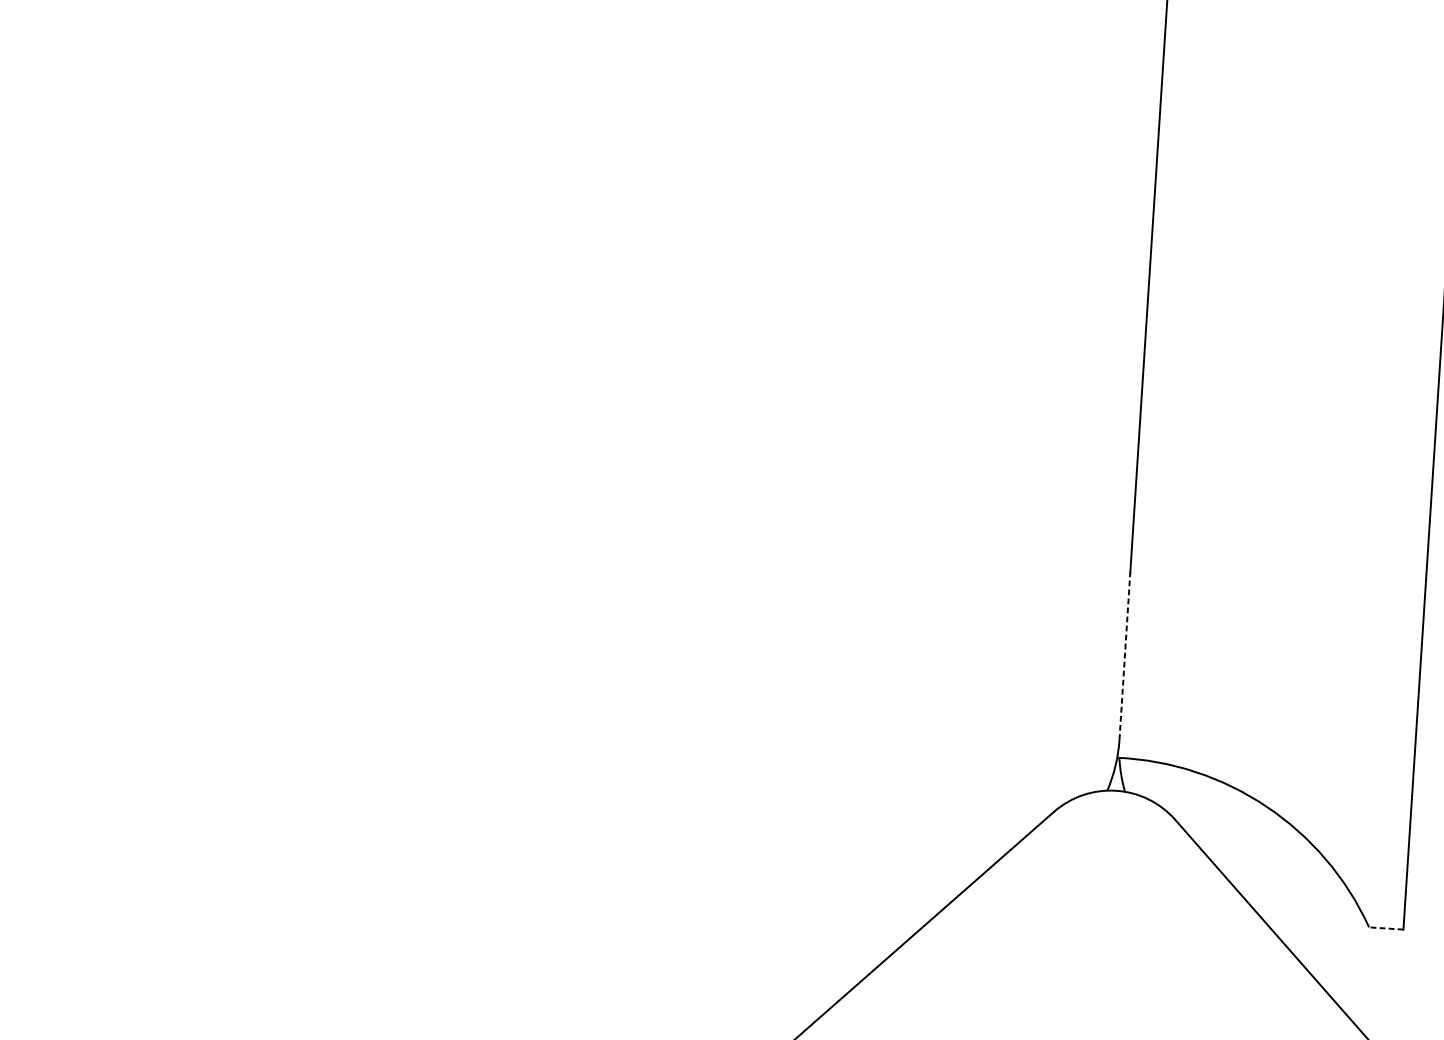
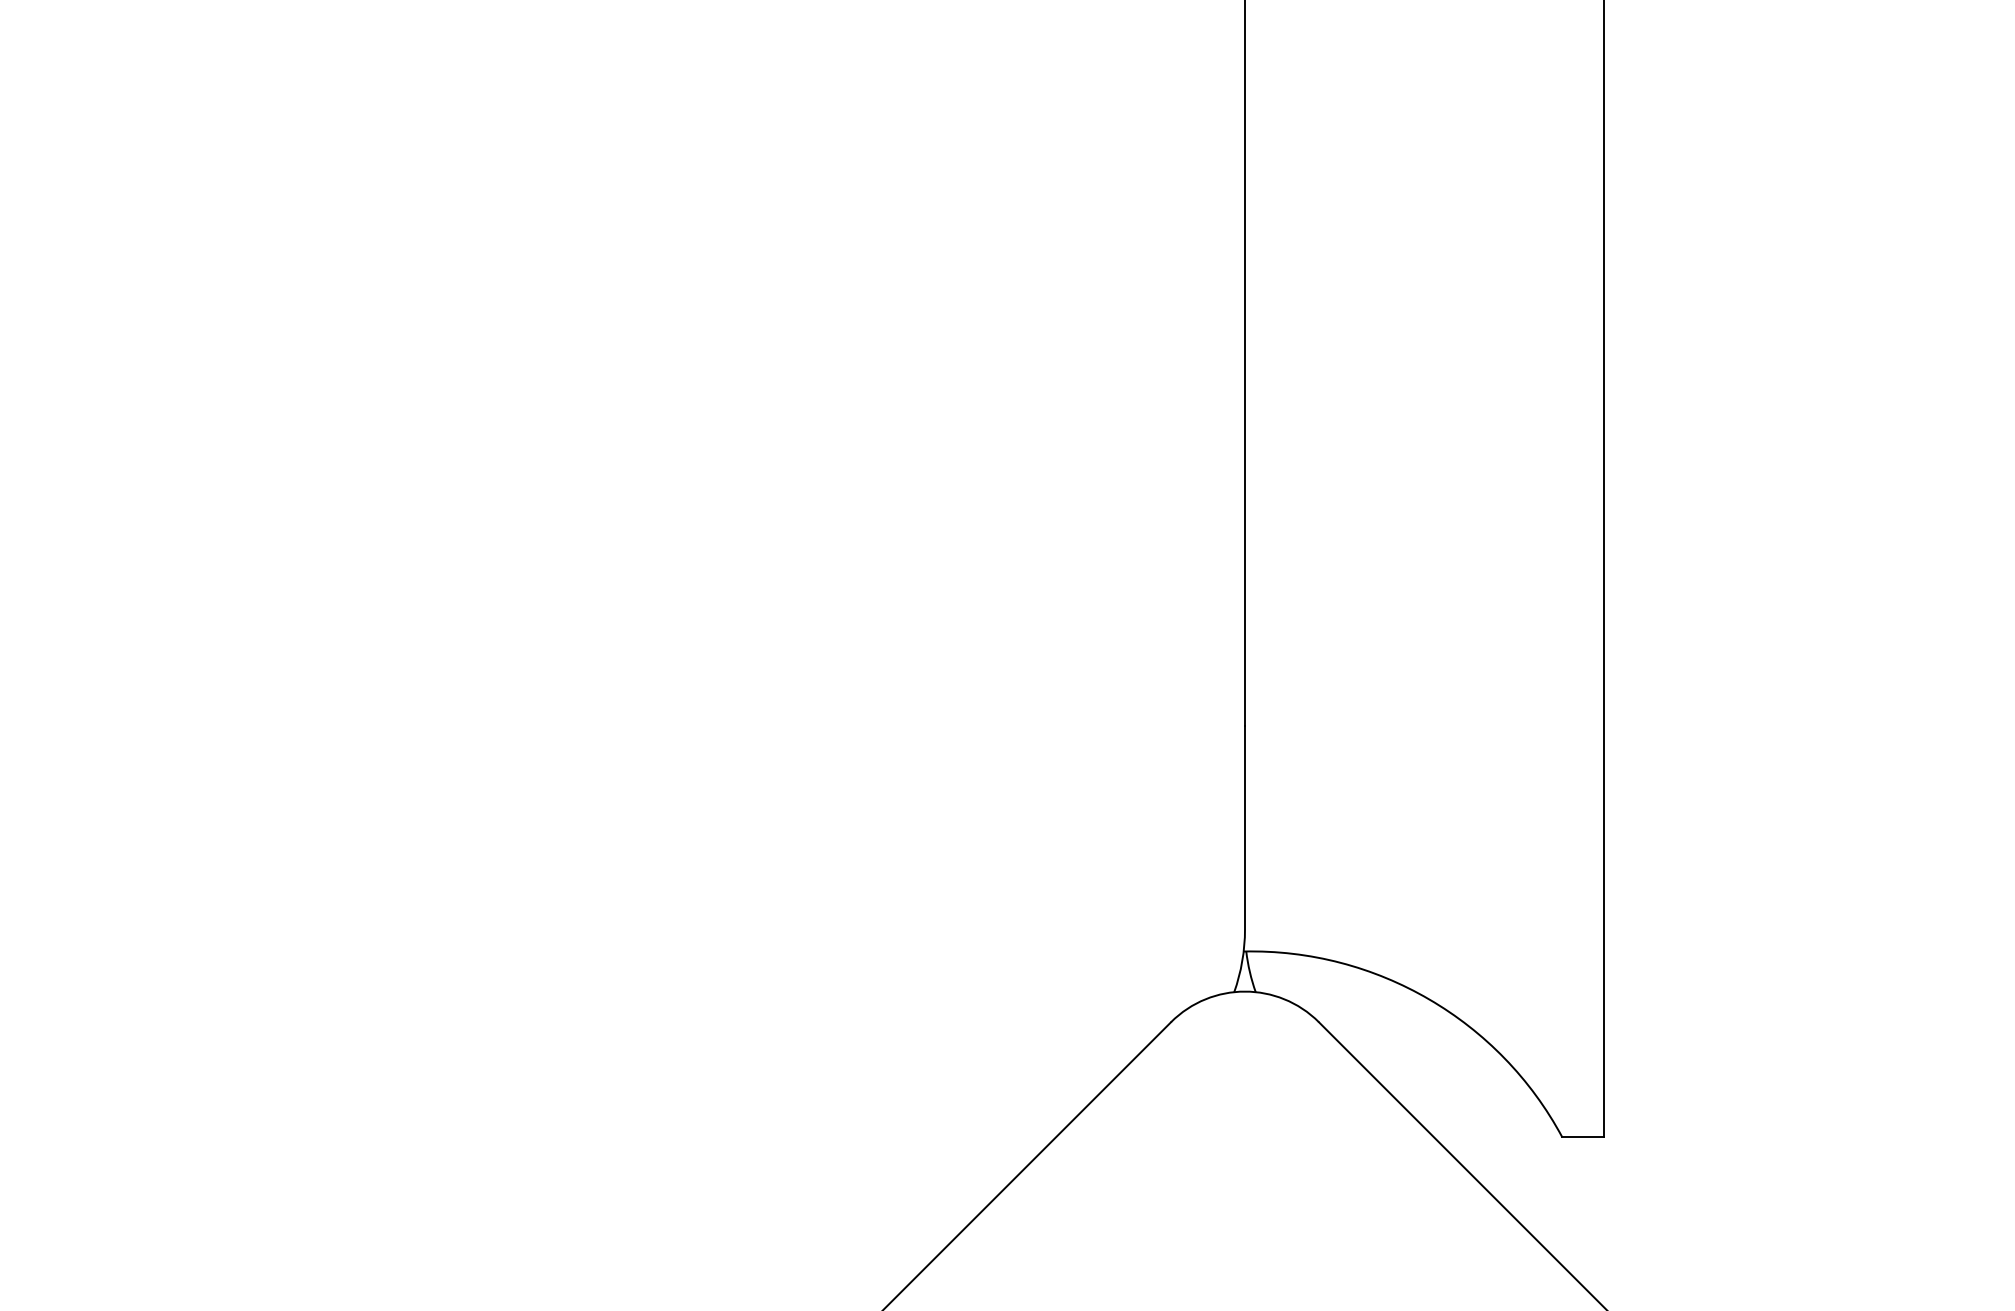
line: (1125, 656) -> (1245, 827), dashed -> solid
line: (1386, 928) -> (1583, 1137), dashed -> solid

